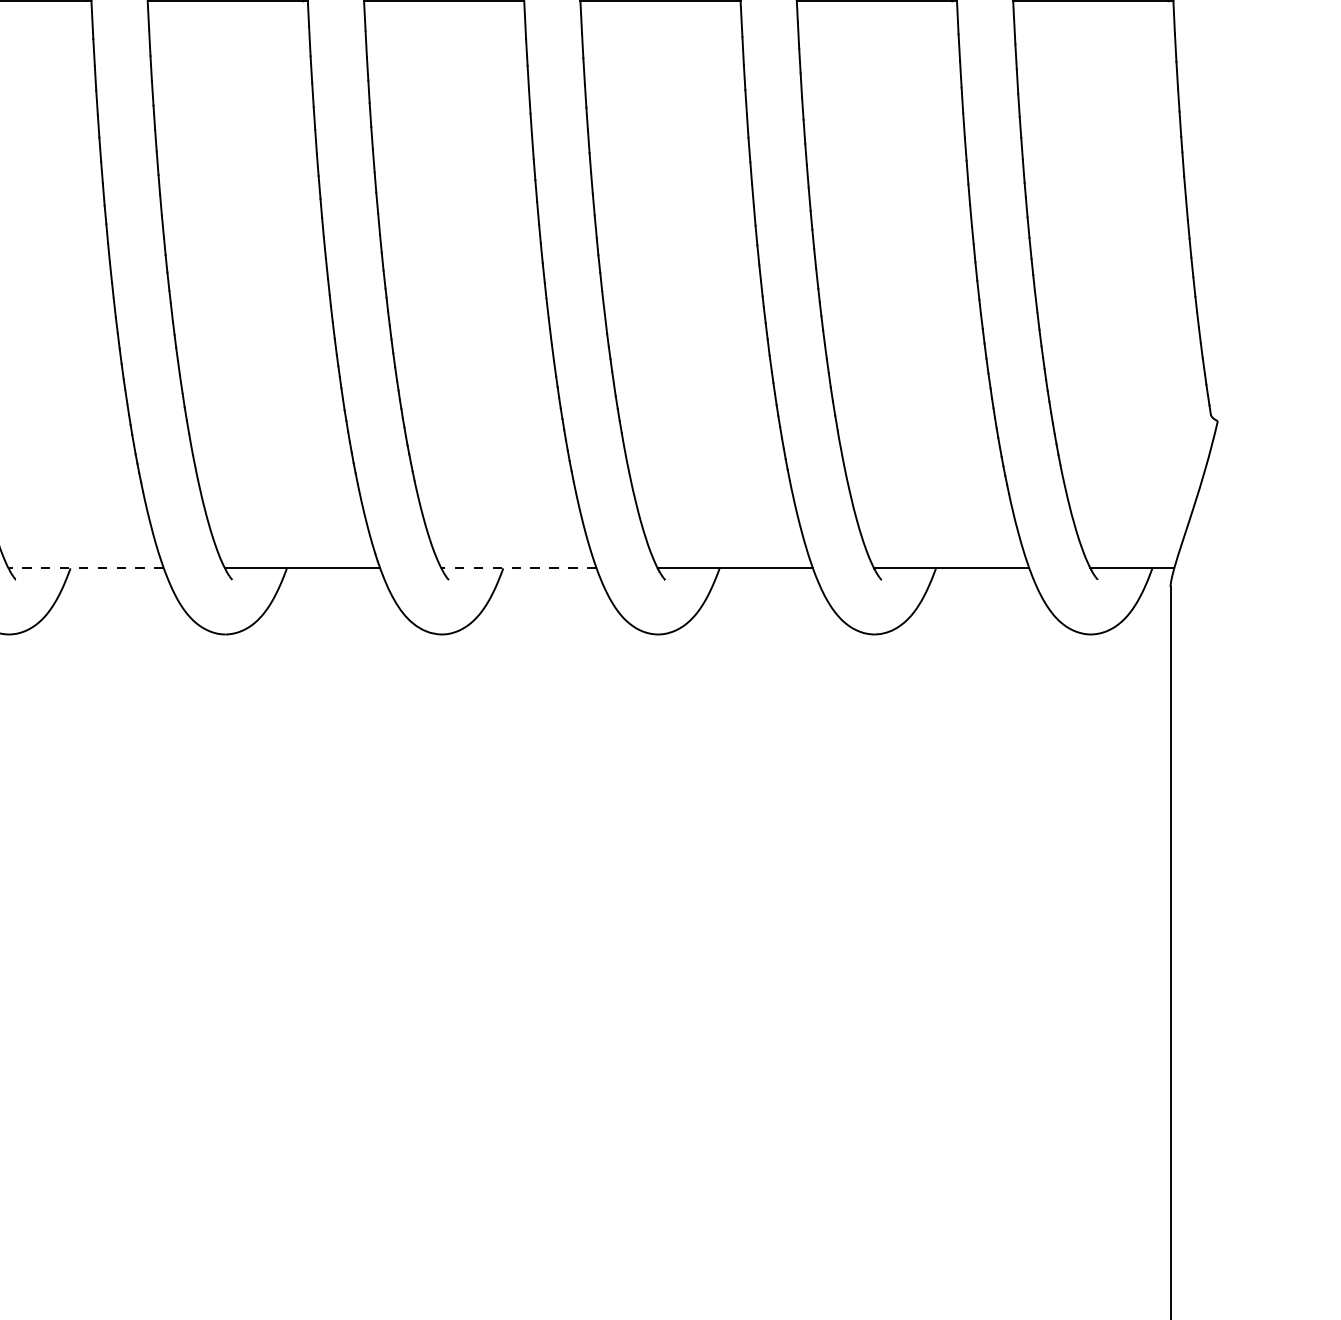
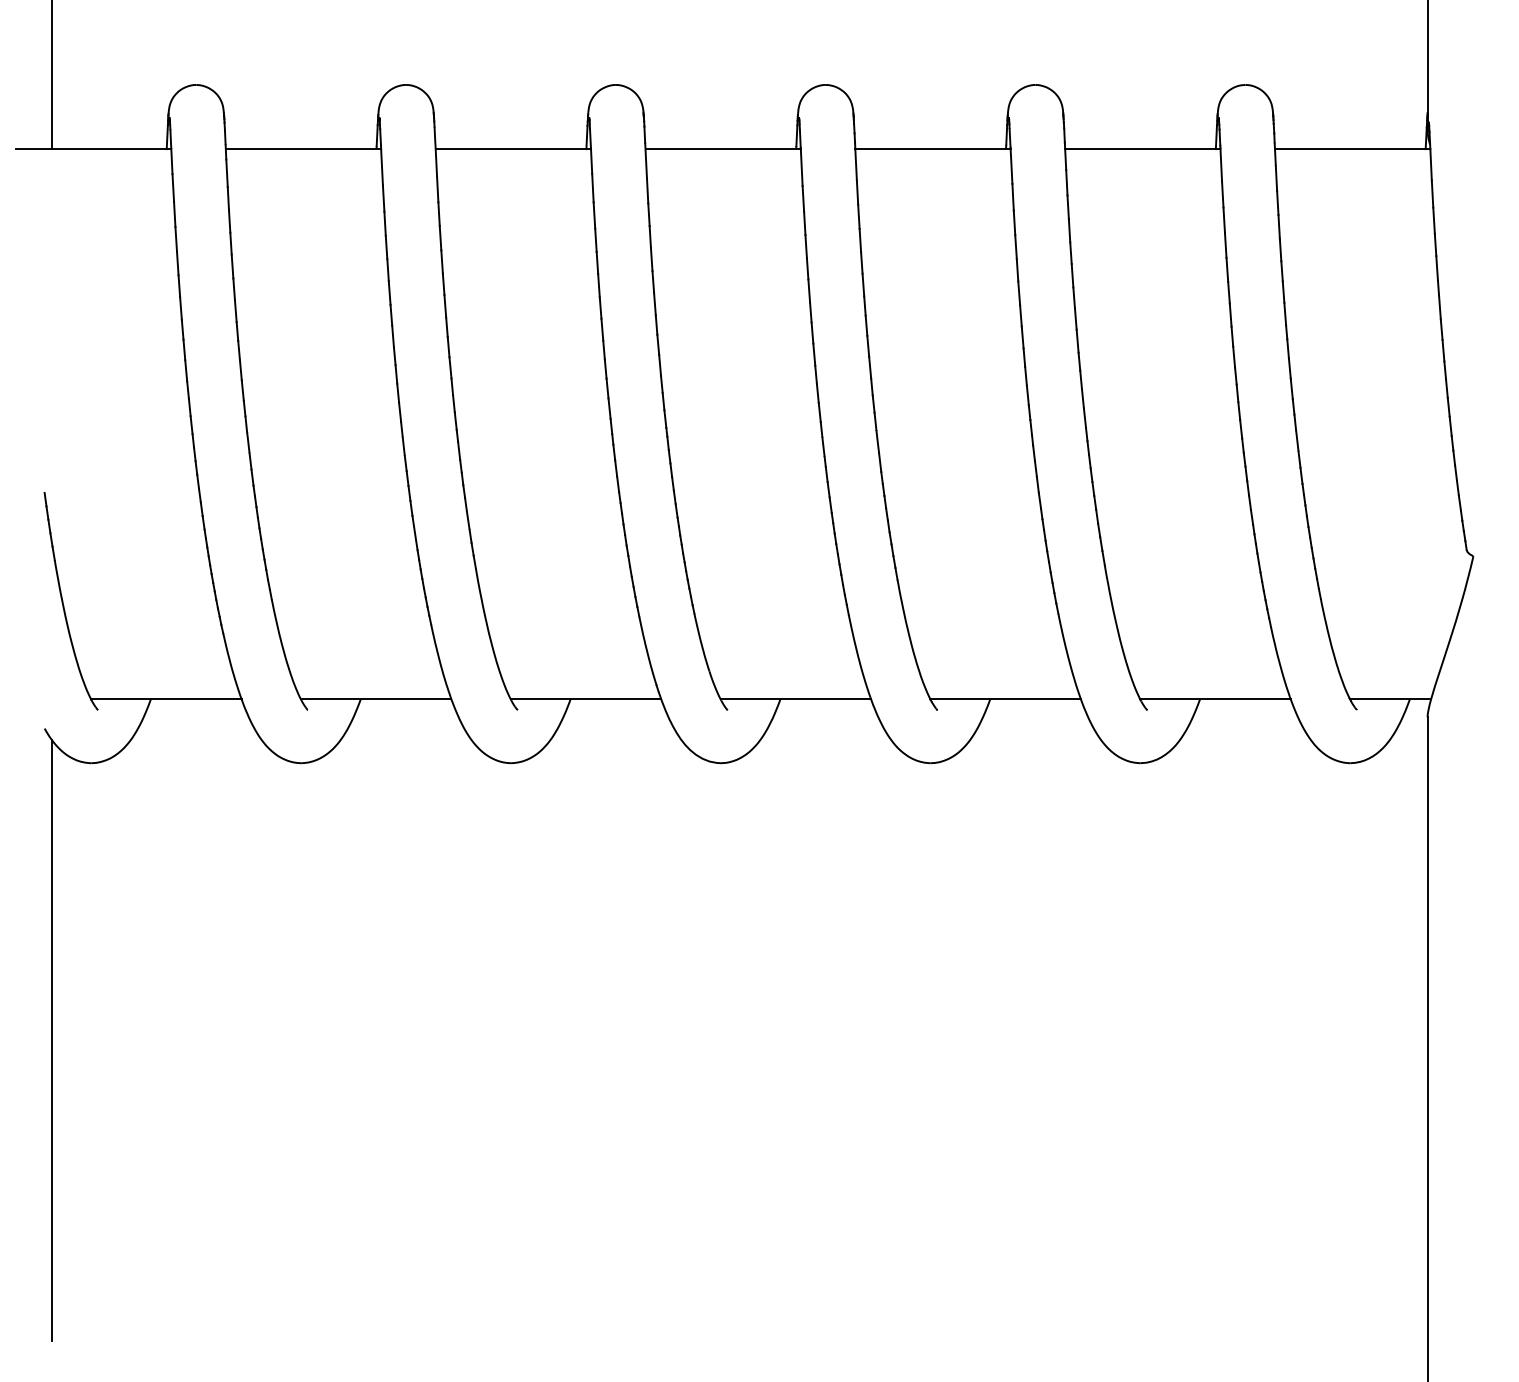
line: (85, 568) -> (375, 699), dashed -> solid
line: (518, 568) -> (795, 699), dashed -> solid

